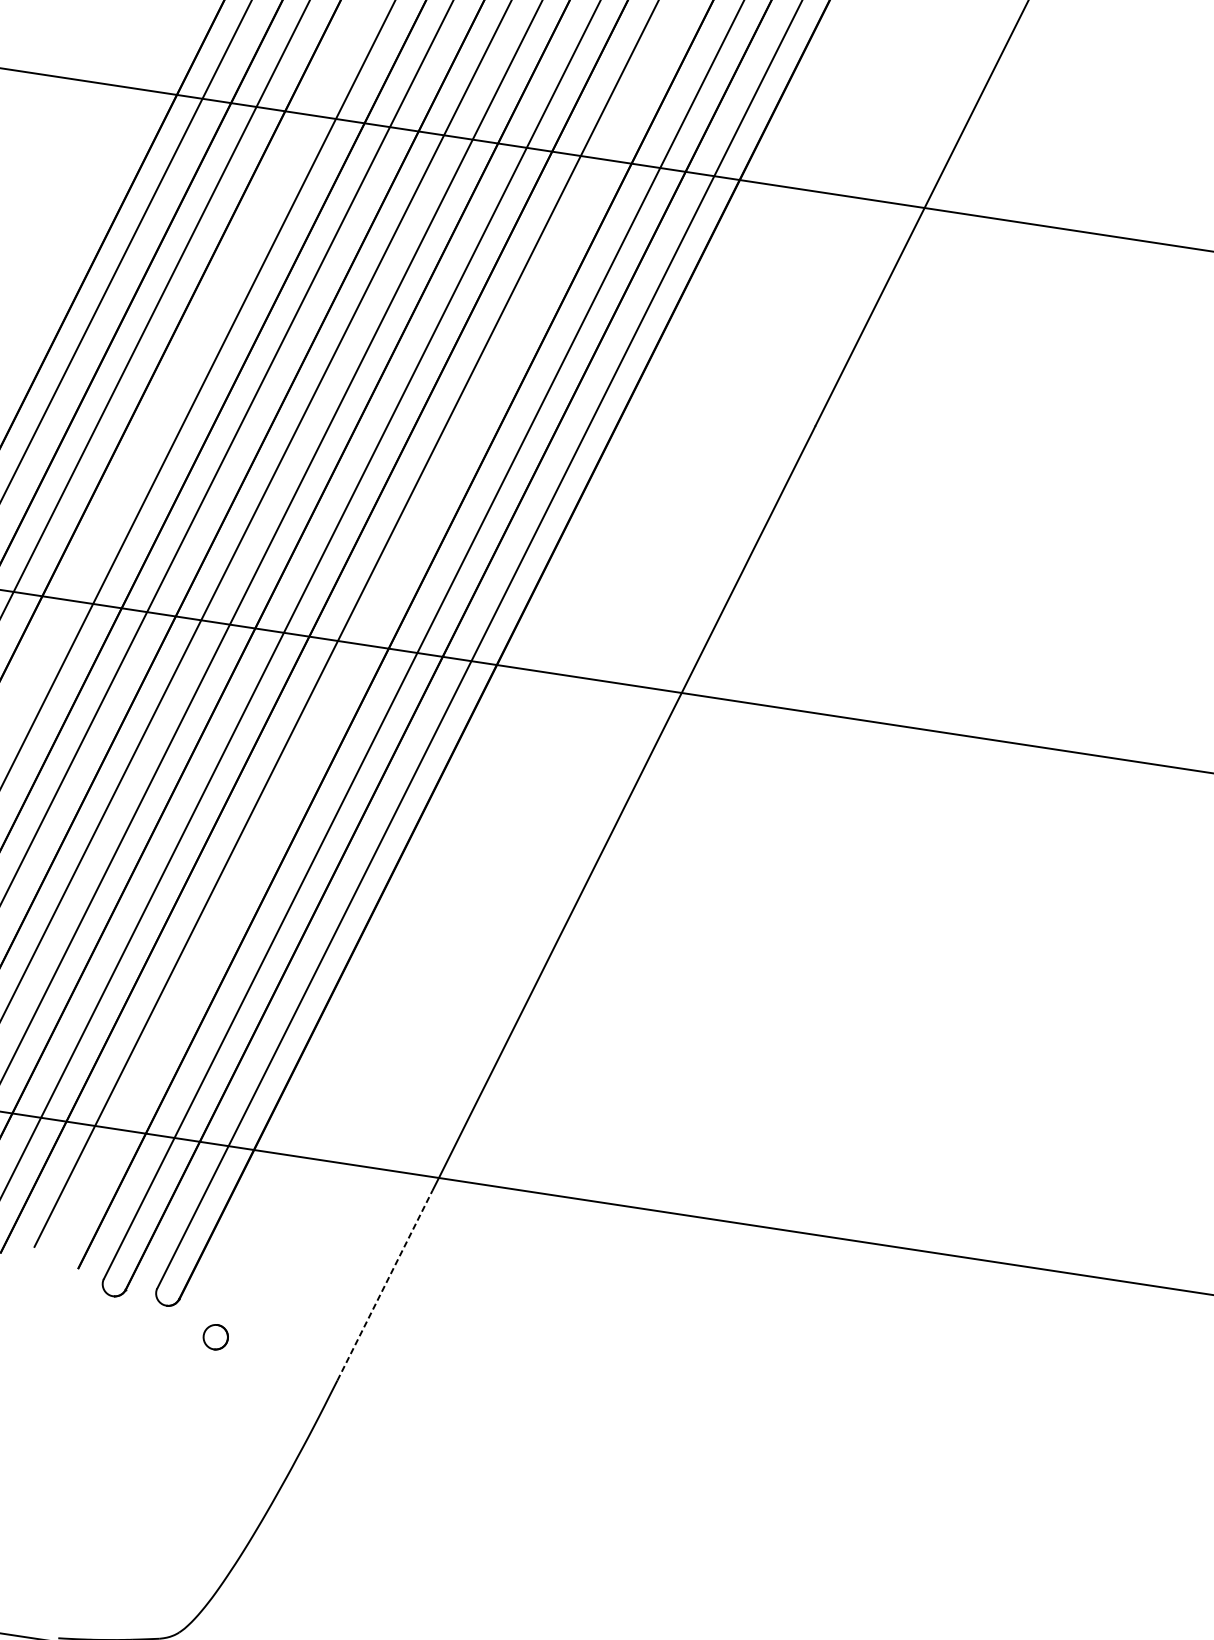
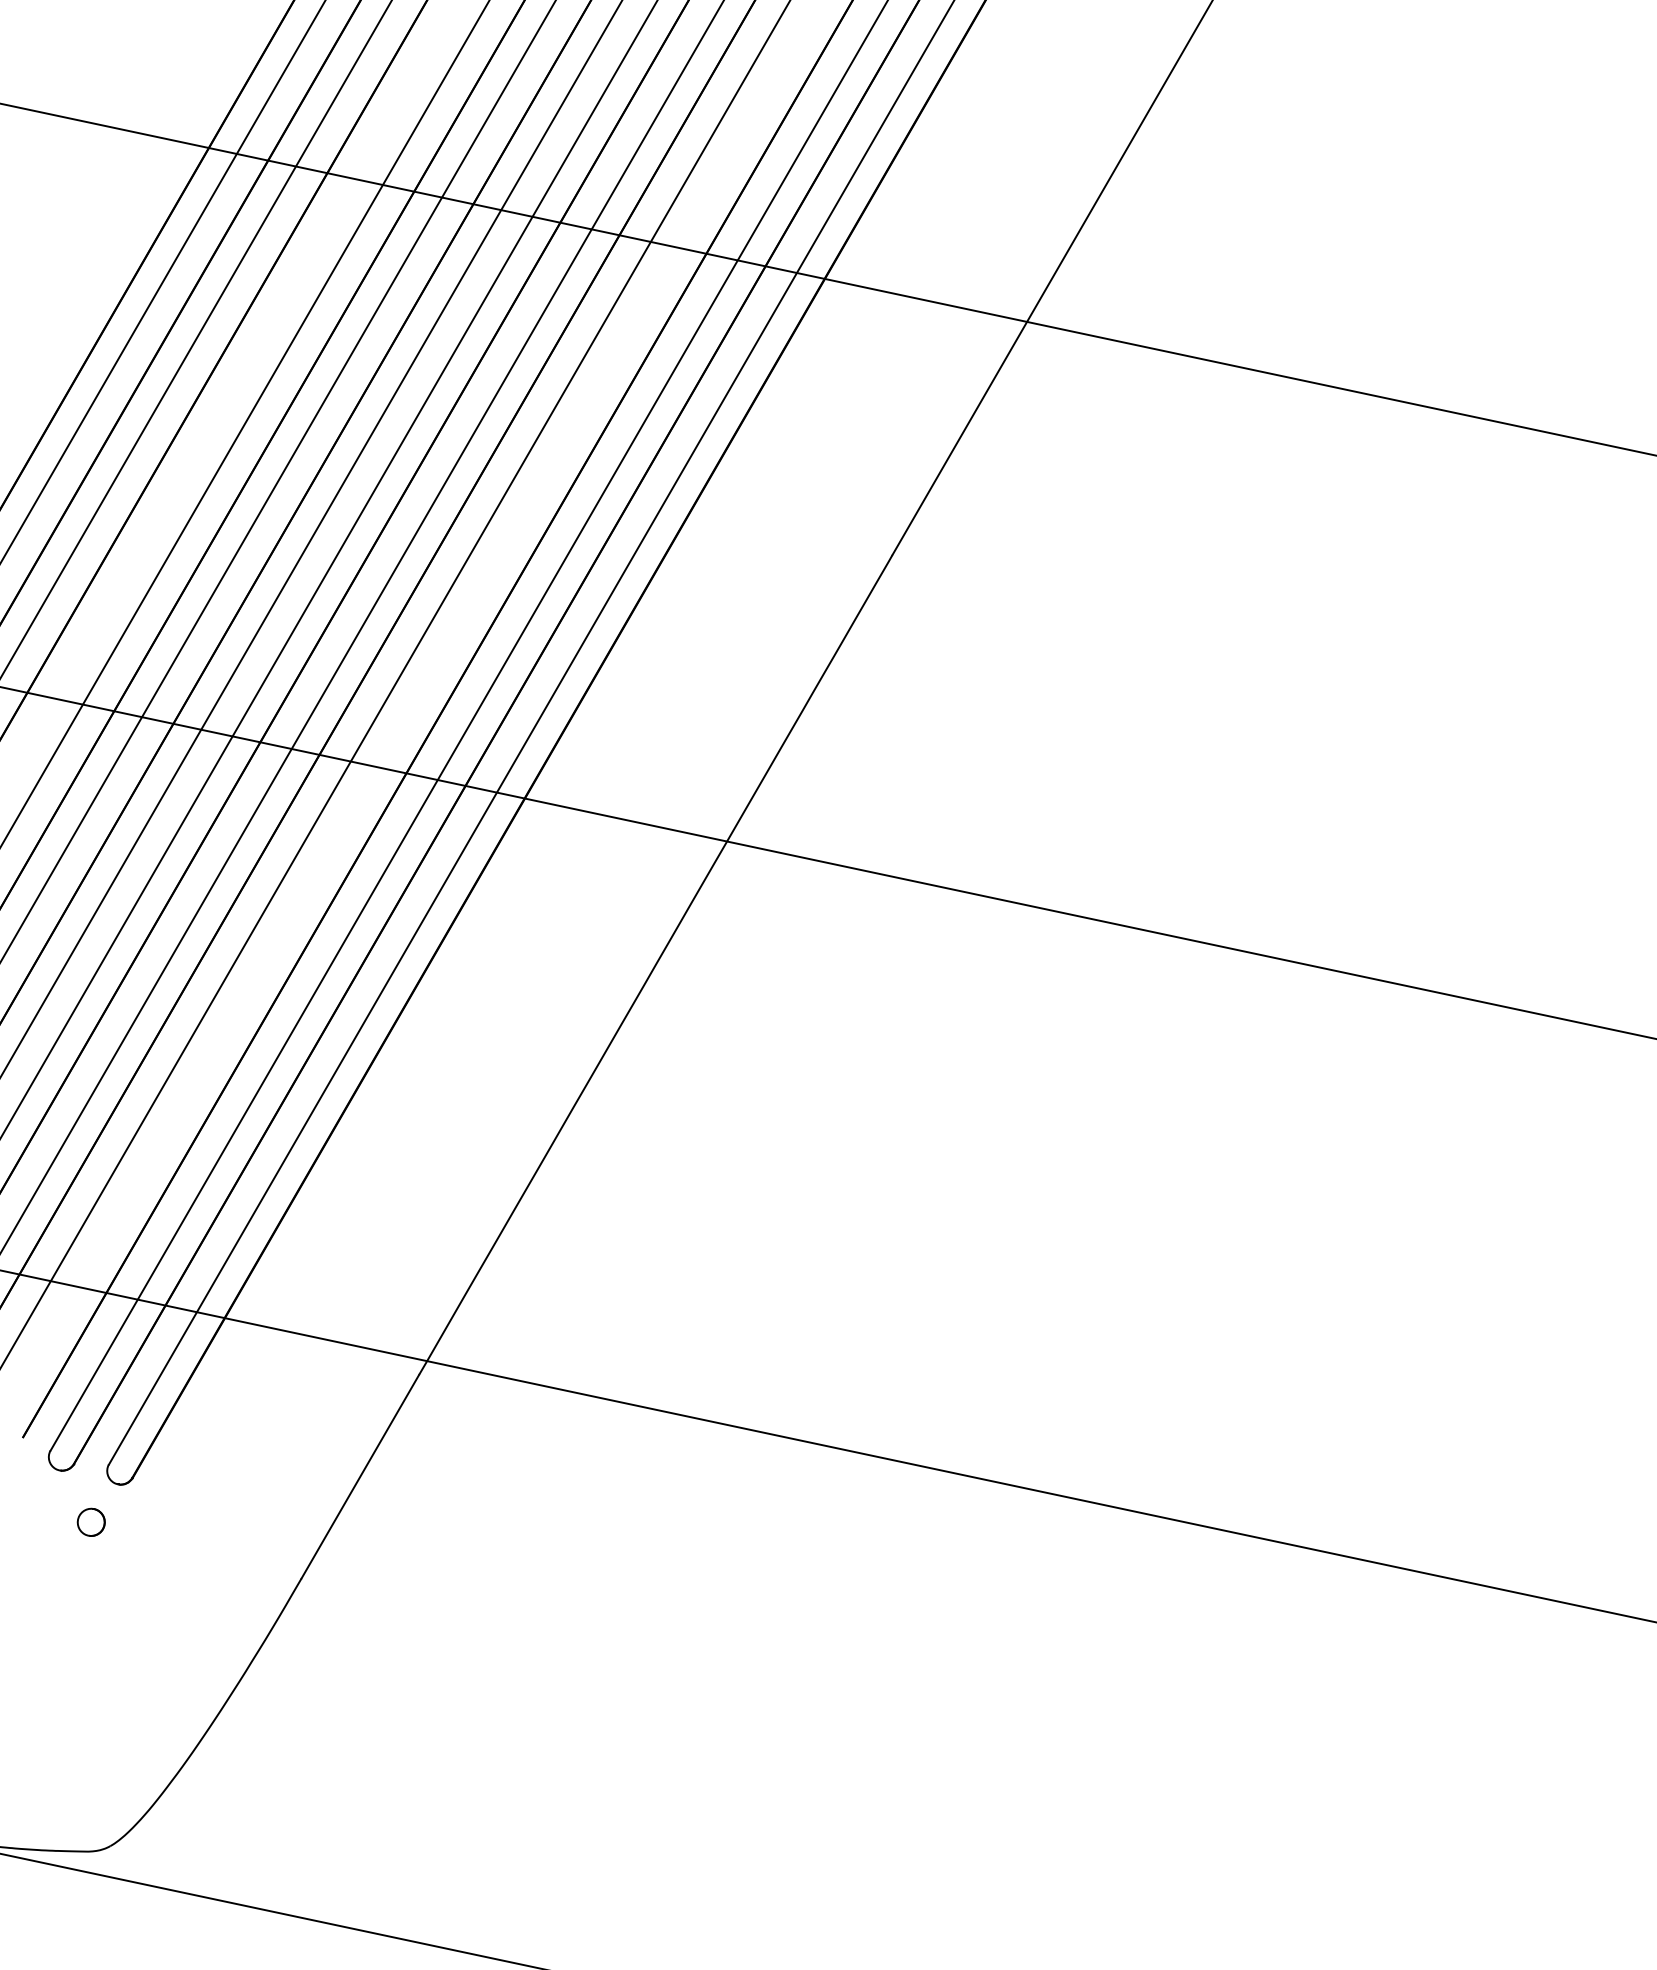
line: (385, 1285) -> (360, 1476), dashed -> solid
part: (215, 1336) -> (90, 1521), moved

